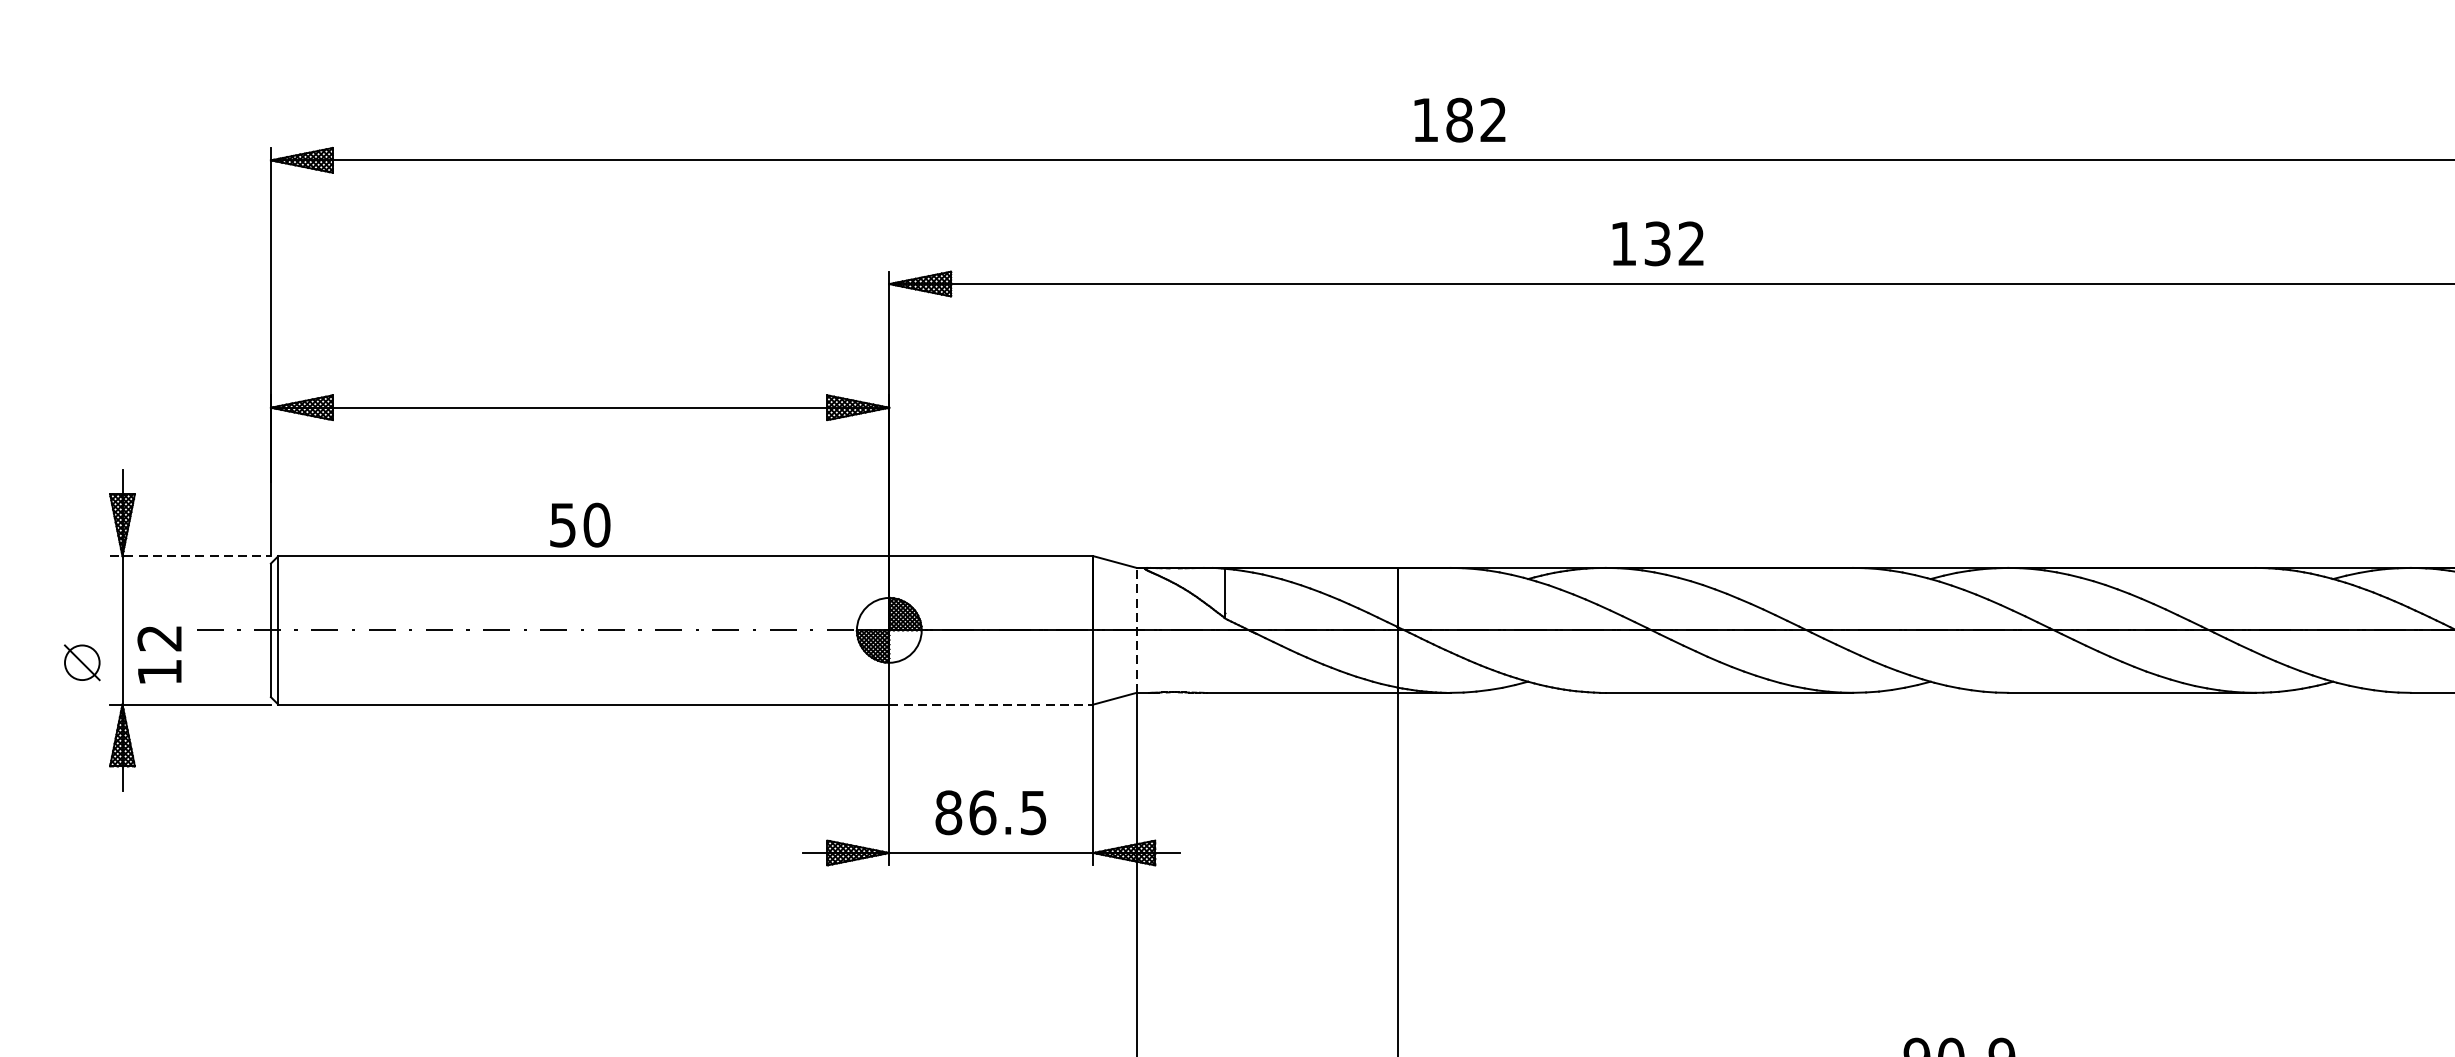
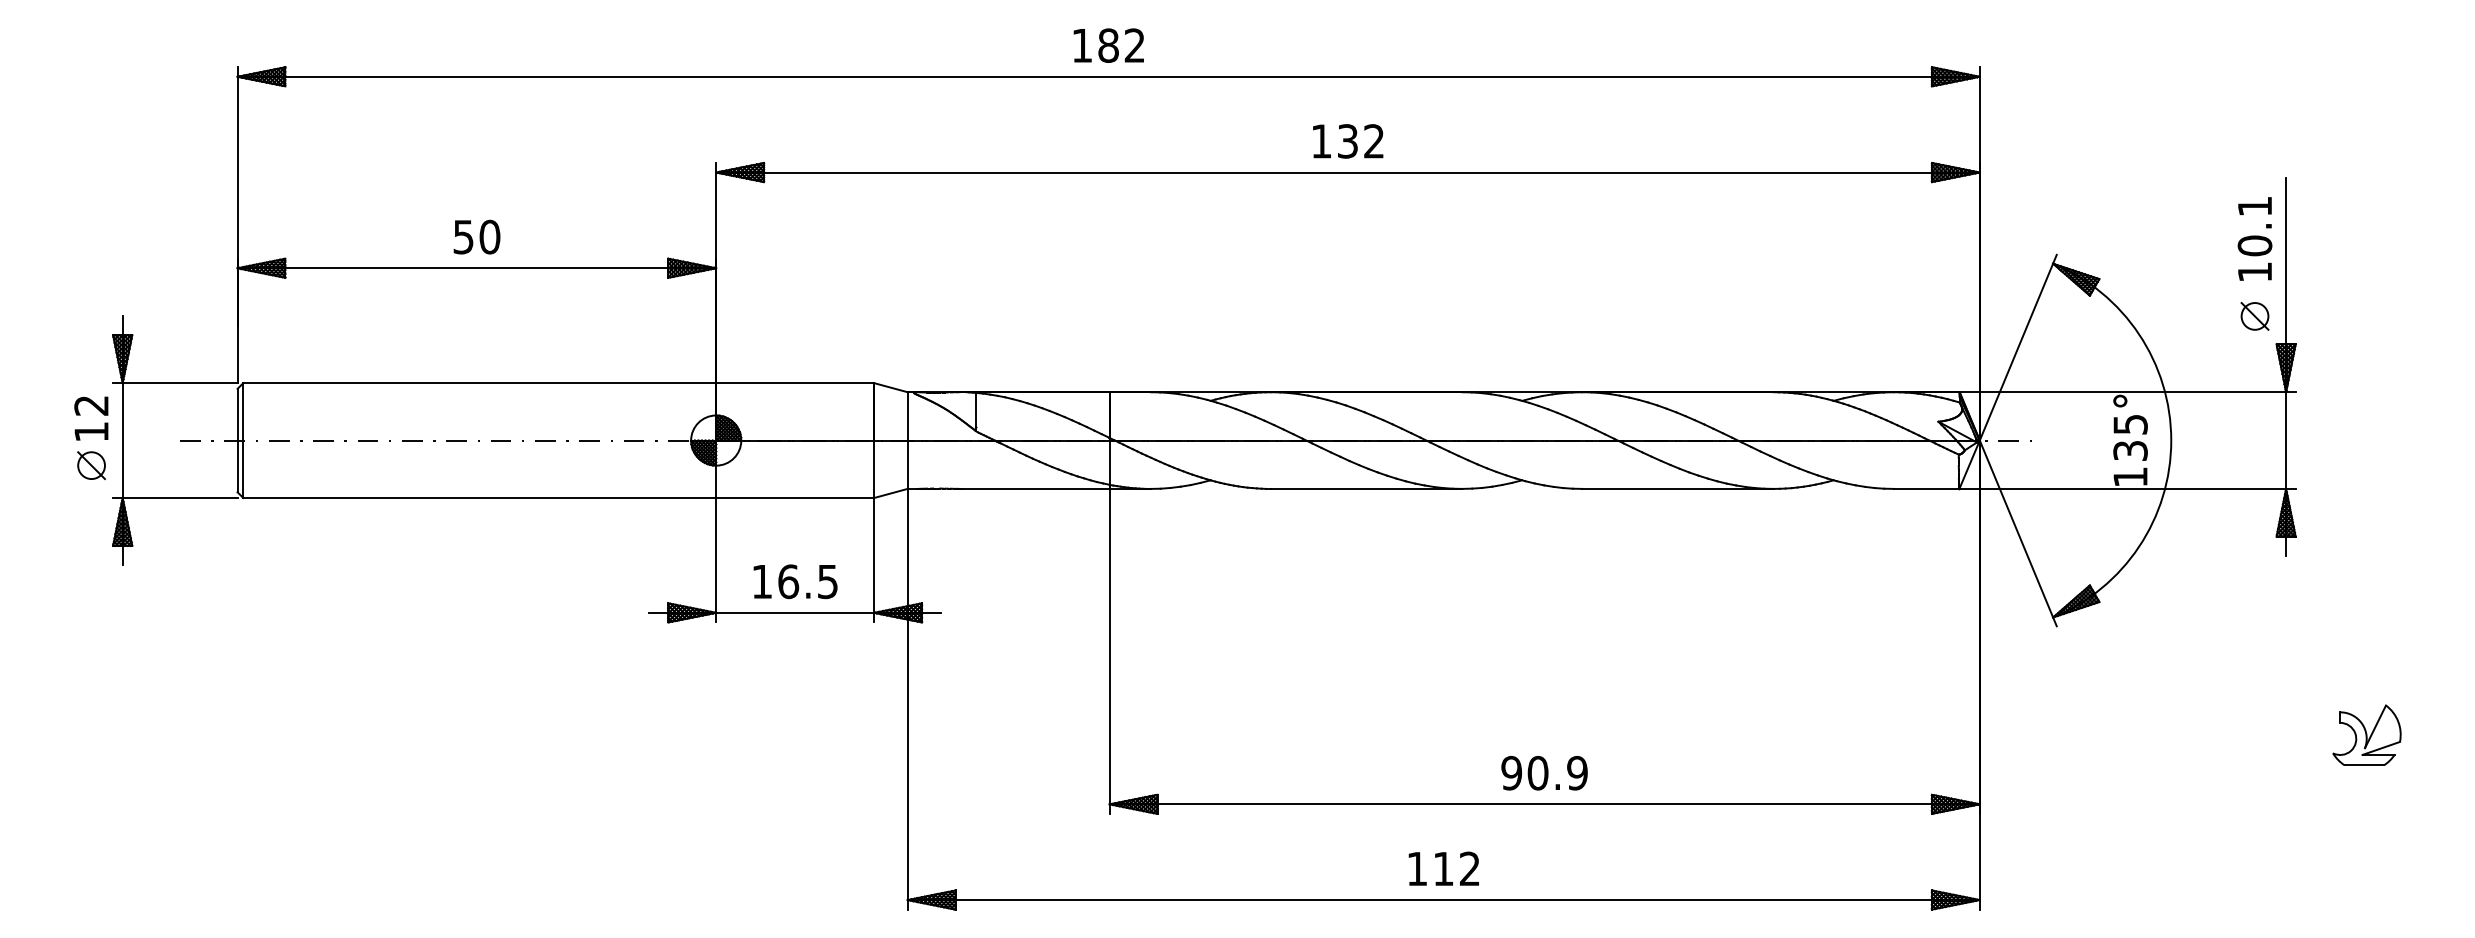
text: (1459, 119) -> (1108, 45), moved
text: (1658, 243) -> (1348, 141), moved
text: (579, 524) -> (476, 236), moved
line: (190, 556) -> (175, 383), dashed -> solid
line: (1136, 630) -> (907, 440), dashed -> solid
text: (159, 654) -> (91, 418), moved
line: (991, 705) -> (795, 498), dashed -> solid
text: (949, 812) -> (762, 581), 86.5 -> 16.5

